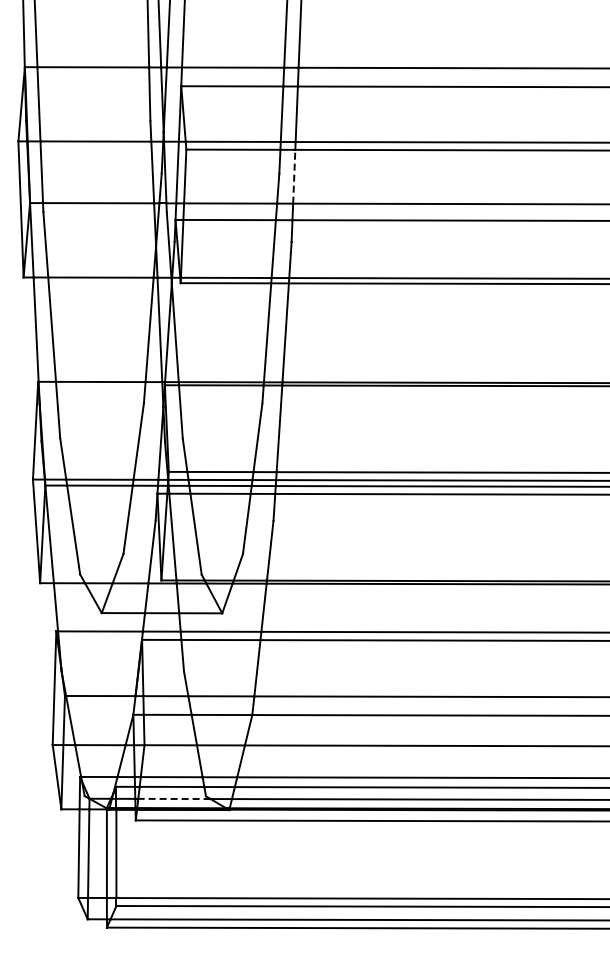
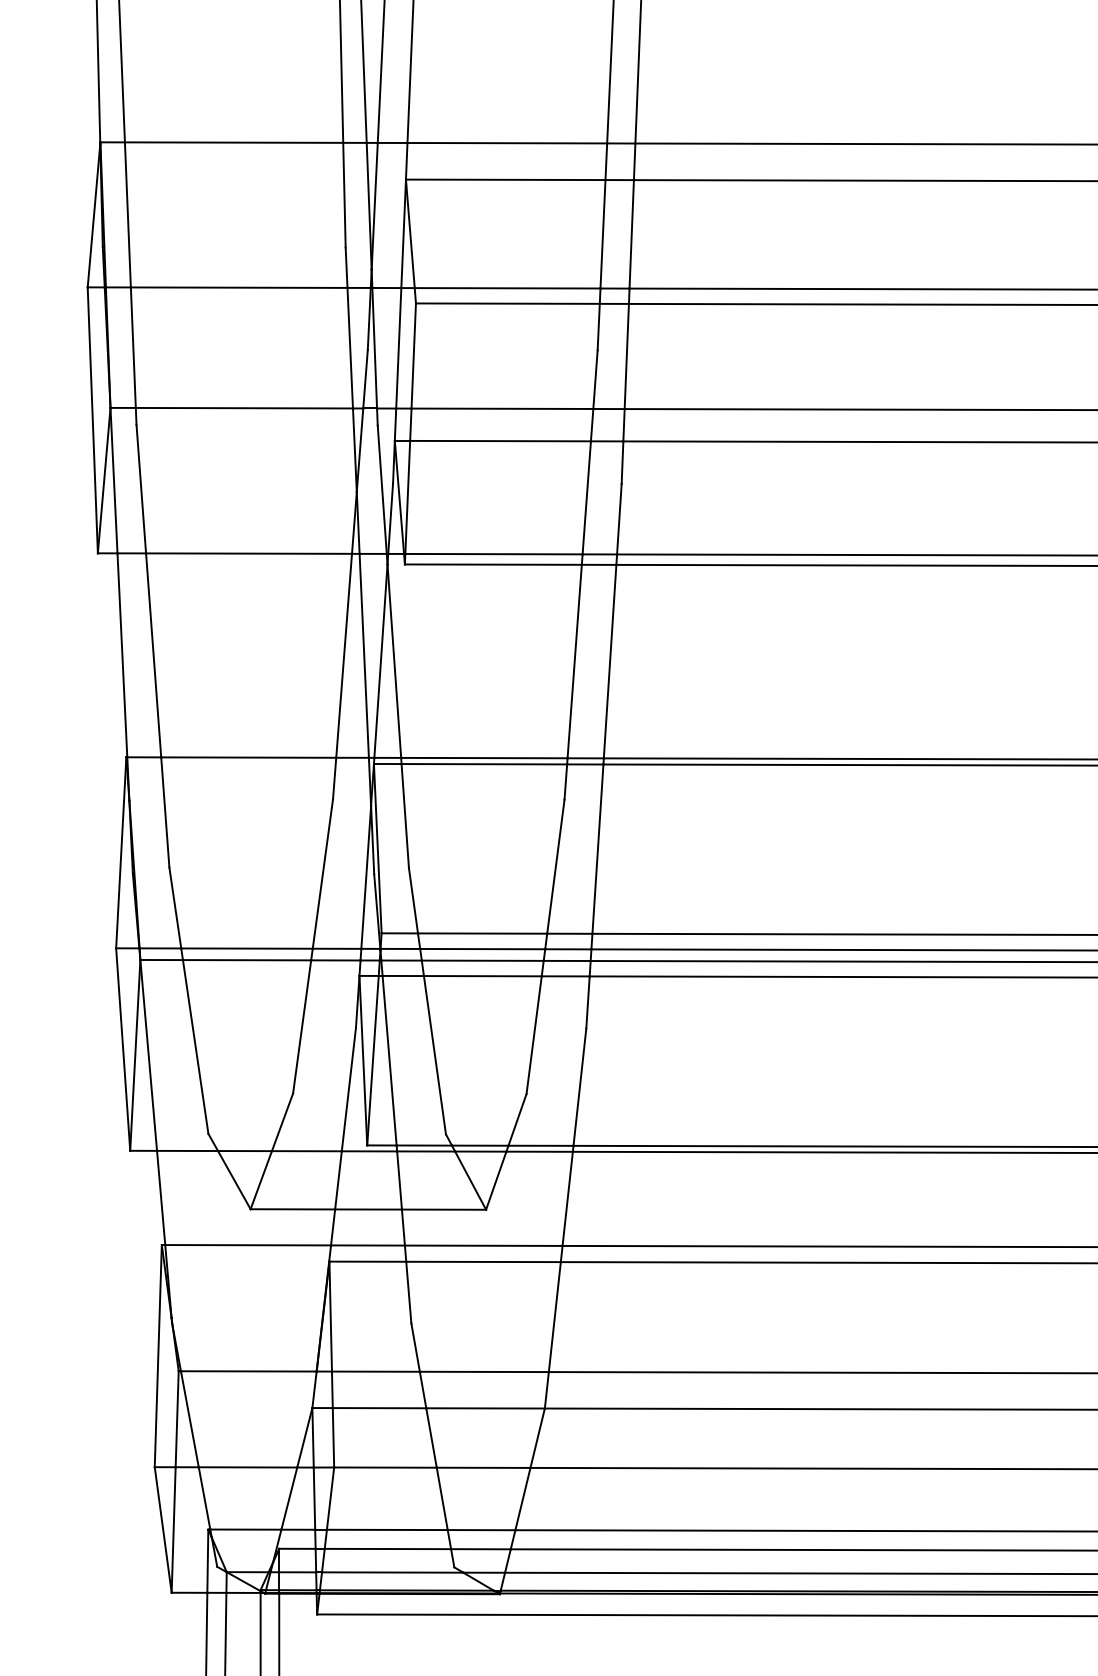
line: (294, 176) -> (627, 355), dashed -> solid
line: (173, 798) -> (390, 1571), dashed -> solid

